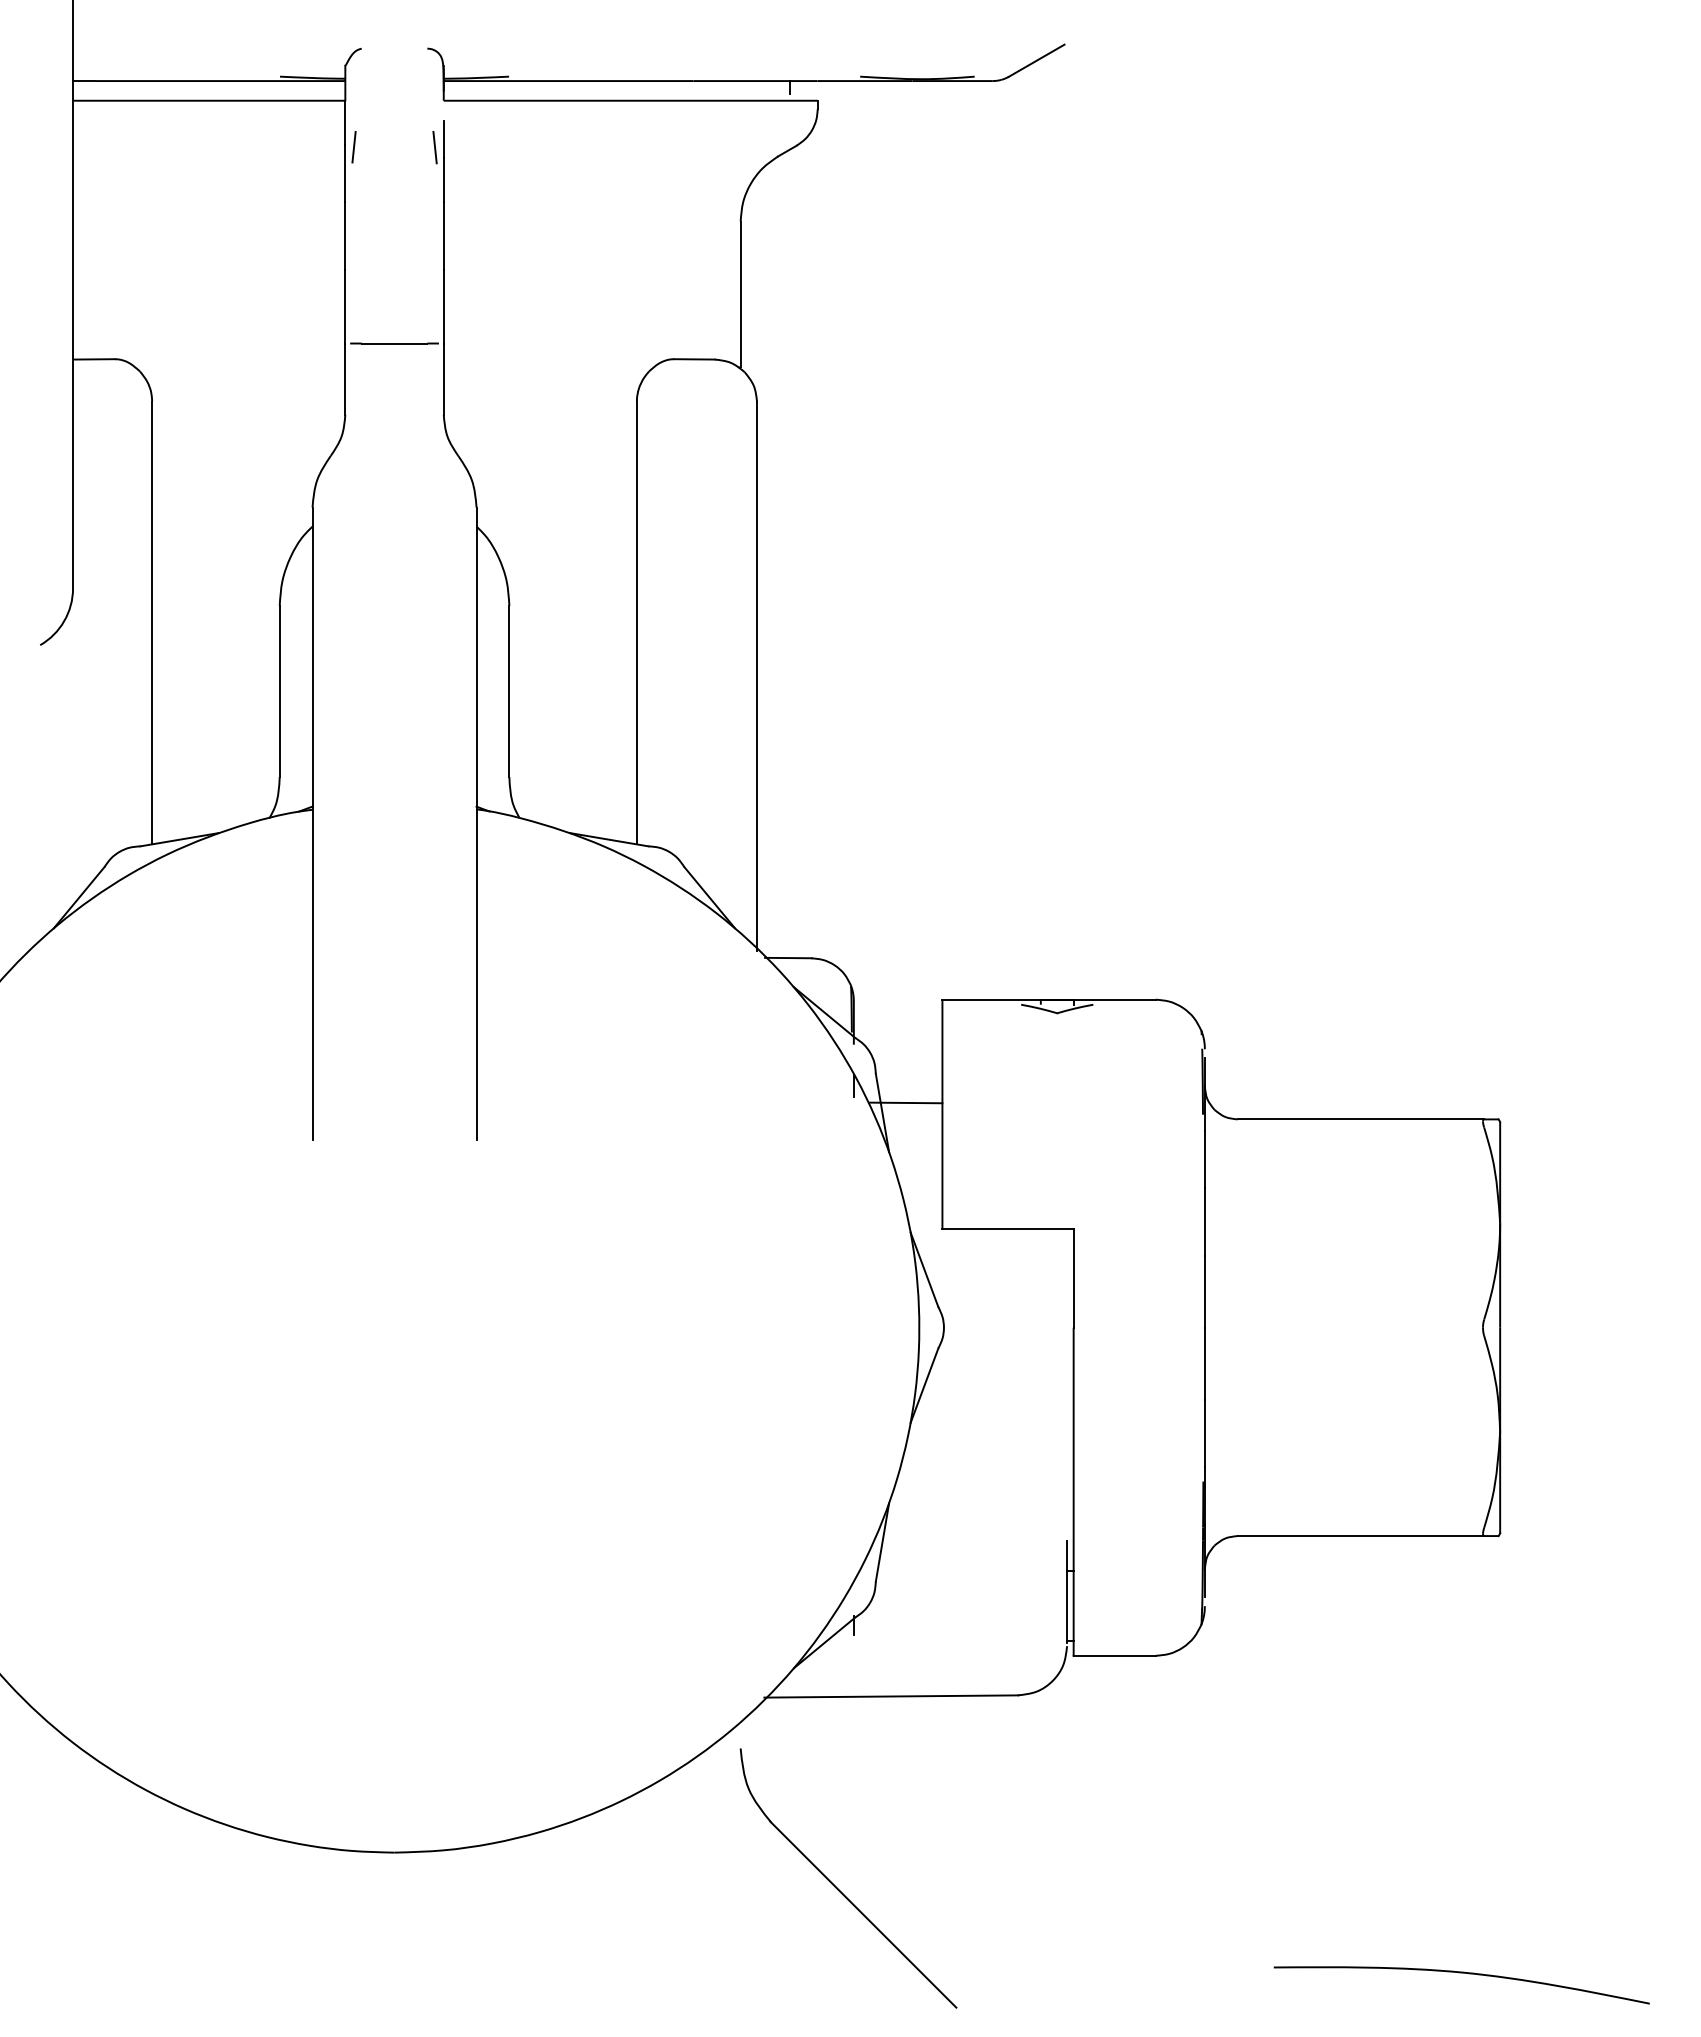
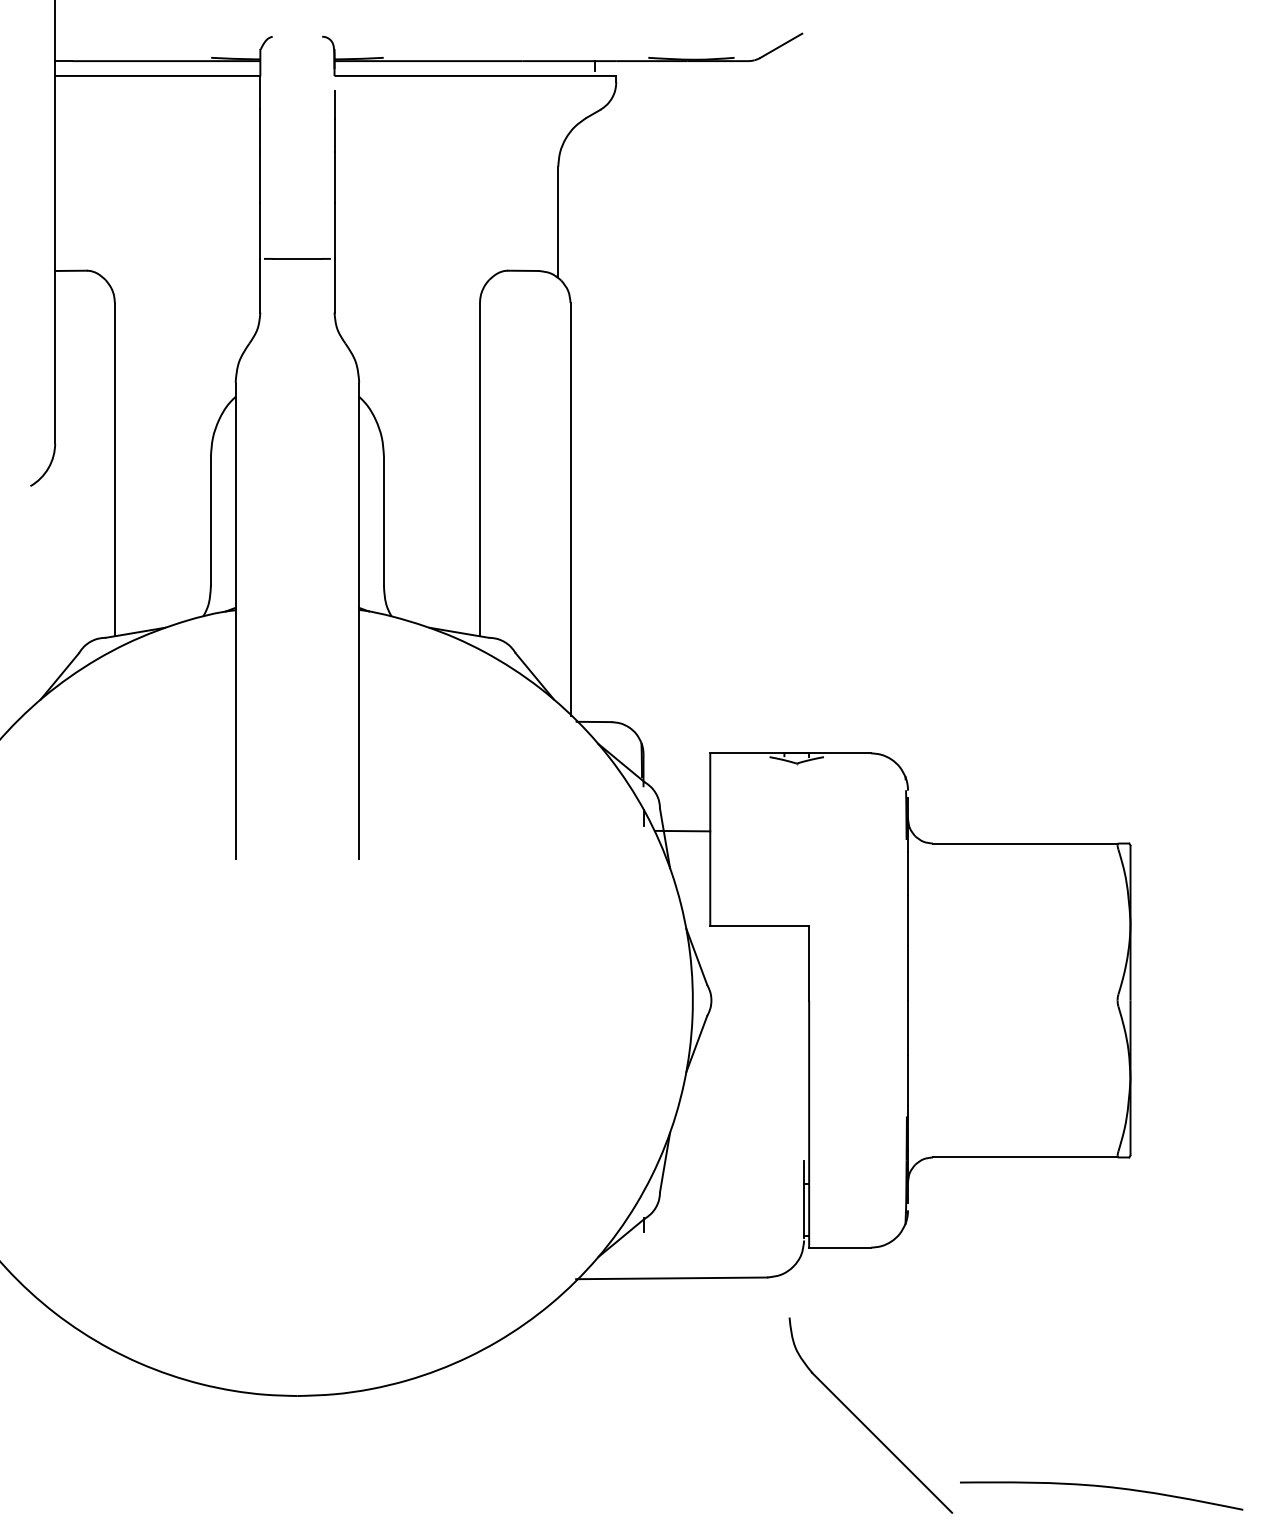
line: (353, 146) -> (266, 110), removed
line: (434, 147) -> (327, 111), removed
part: (838, 1888) -> (863, 1423), moved

